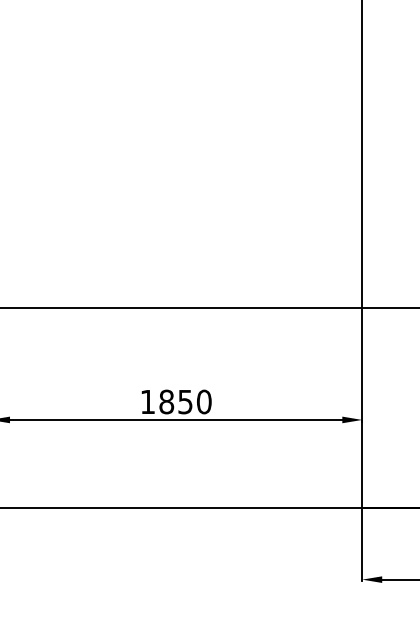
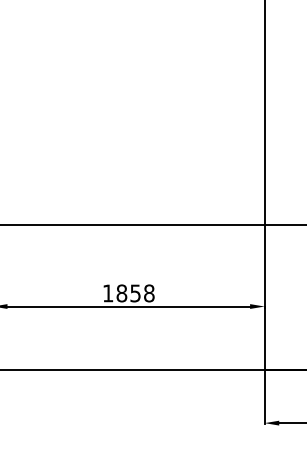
text: (204, 402) -> (149, 293), 1850 -> 1858

